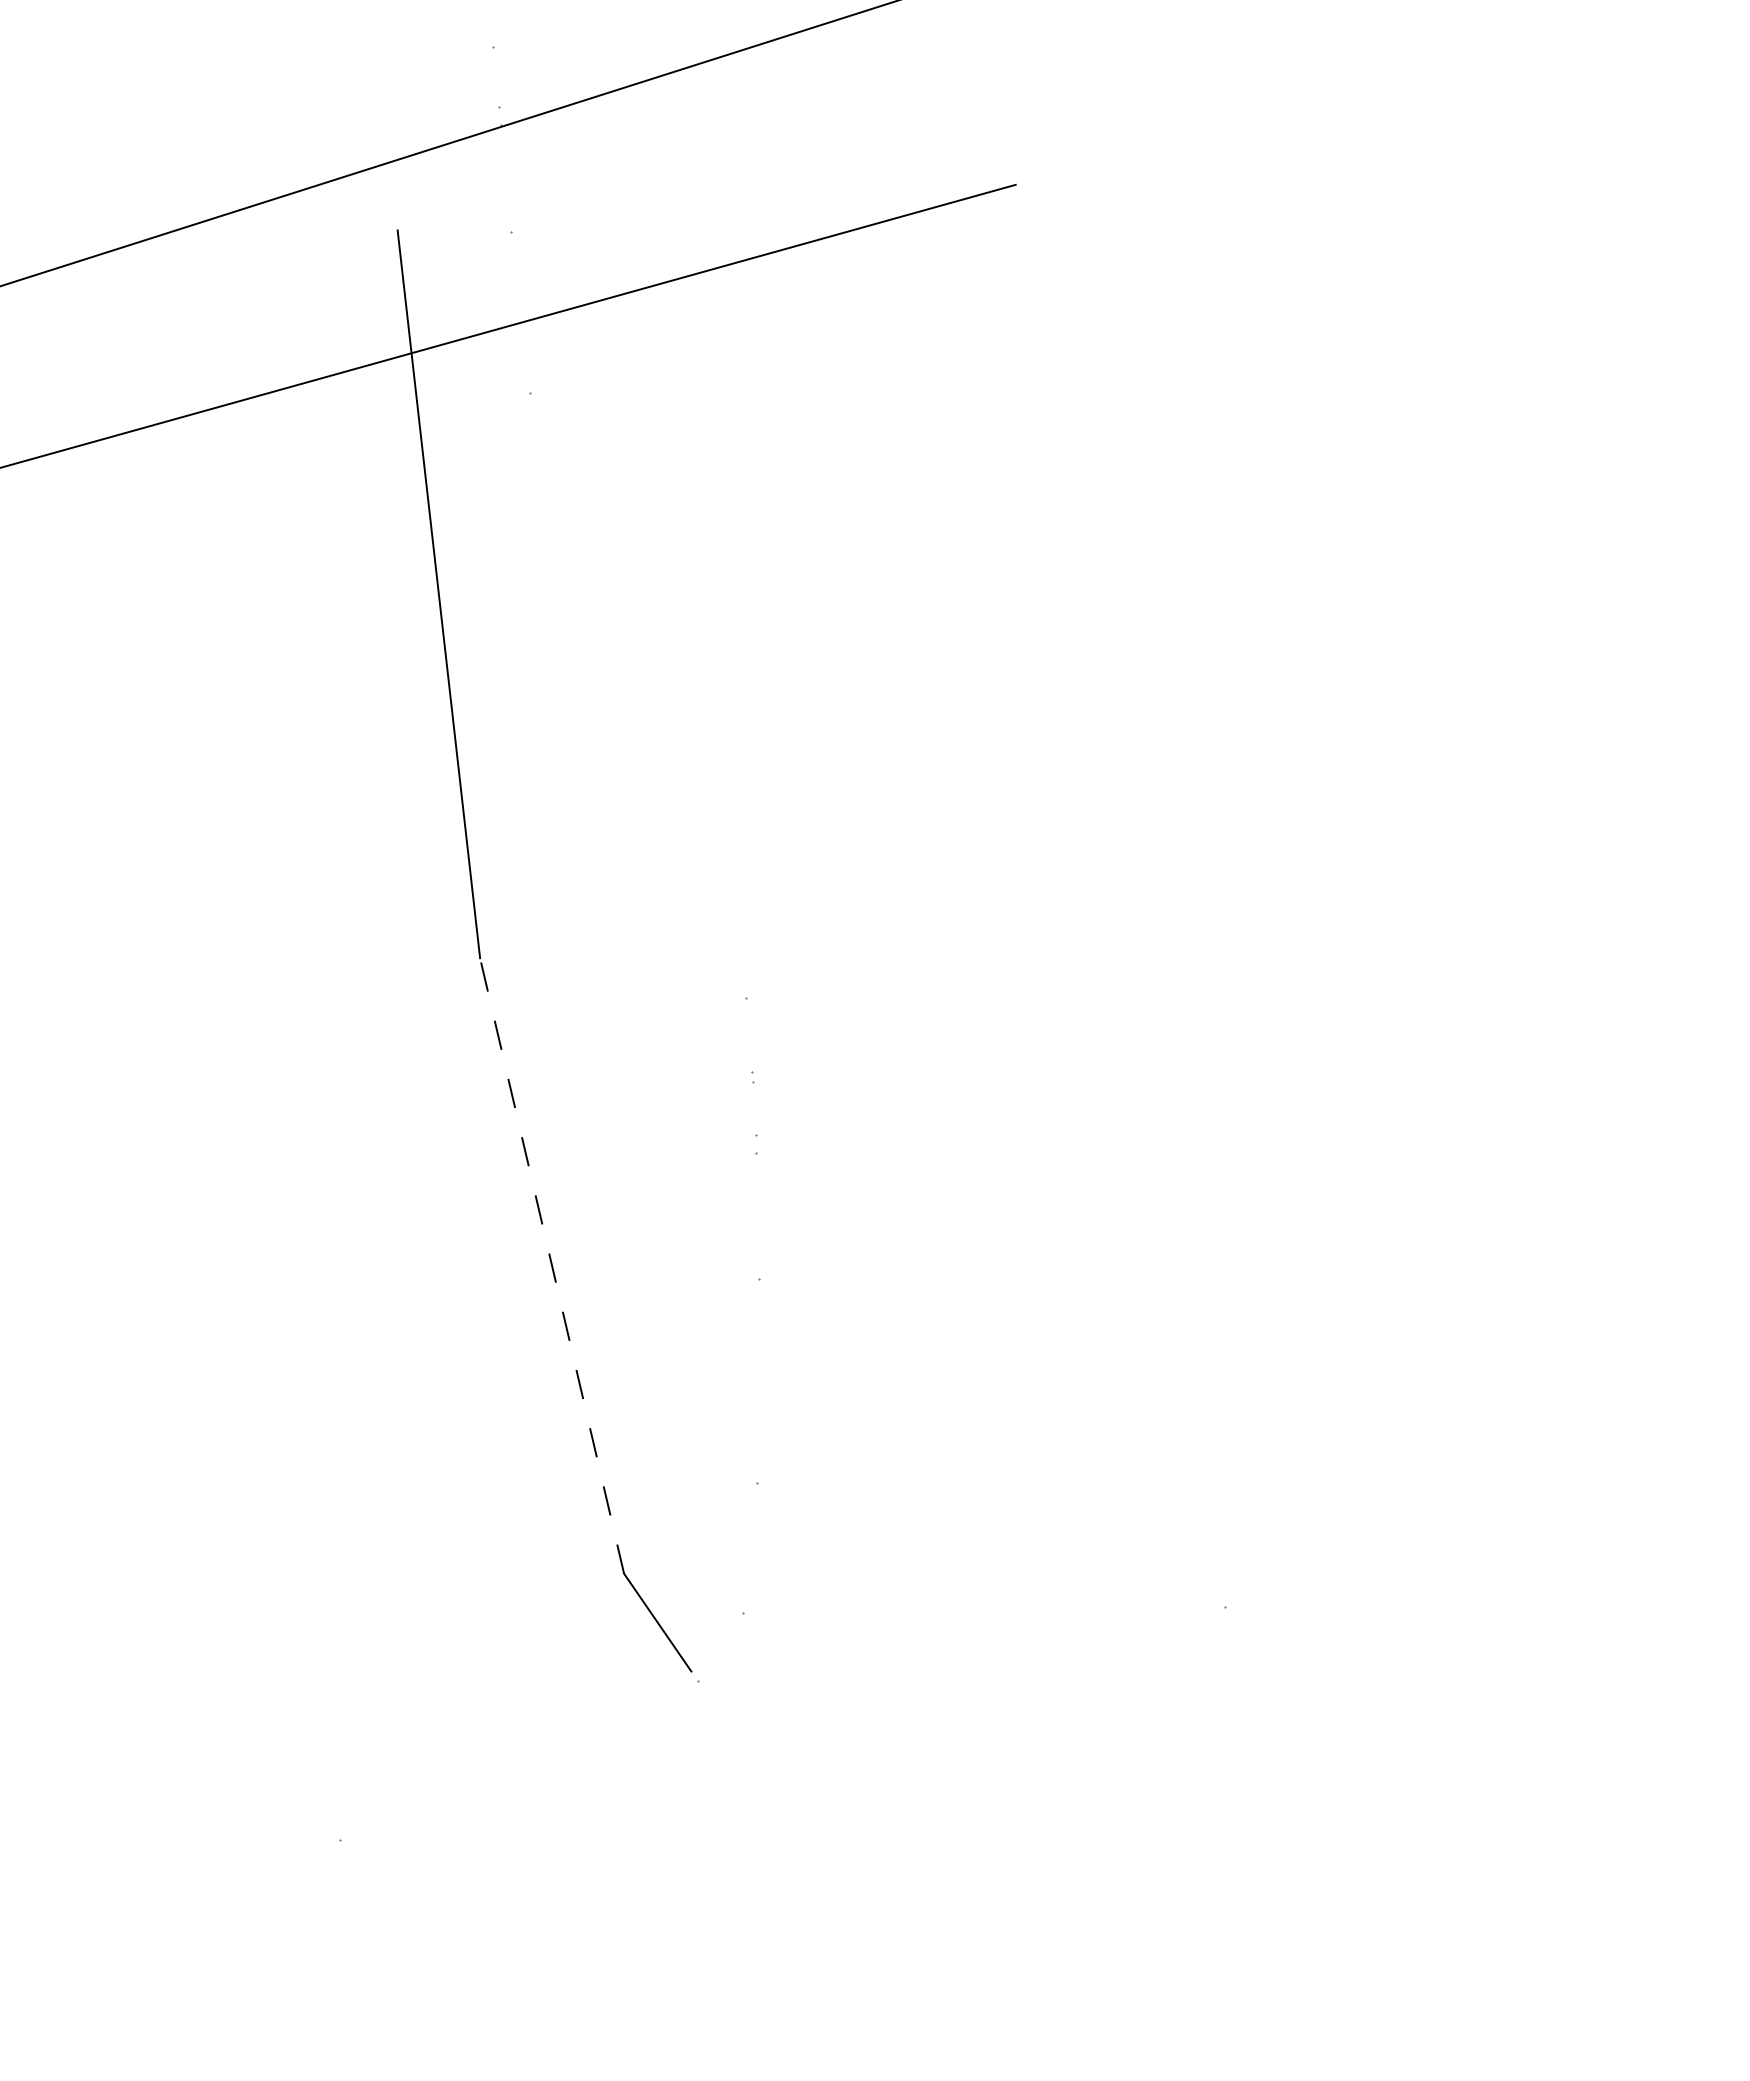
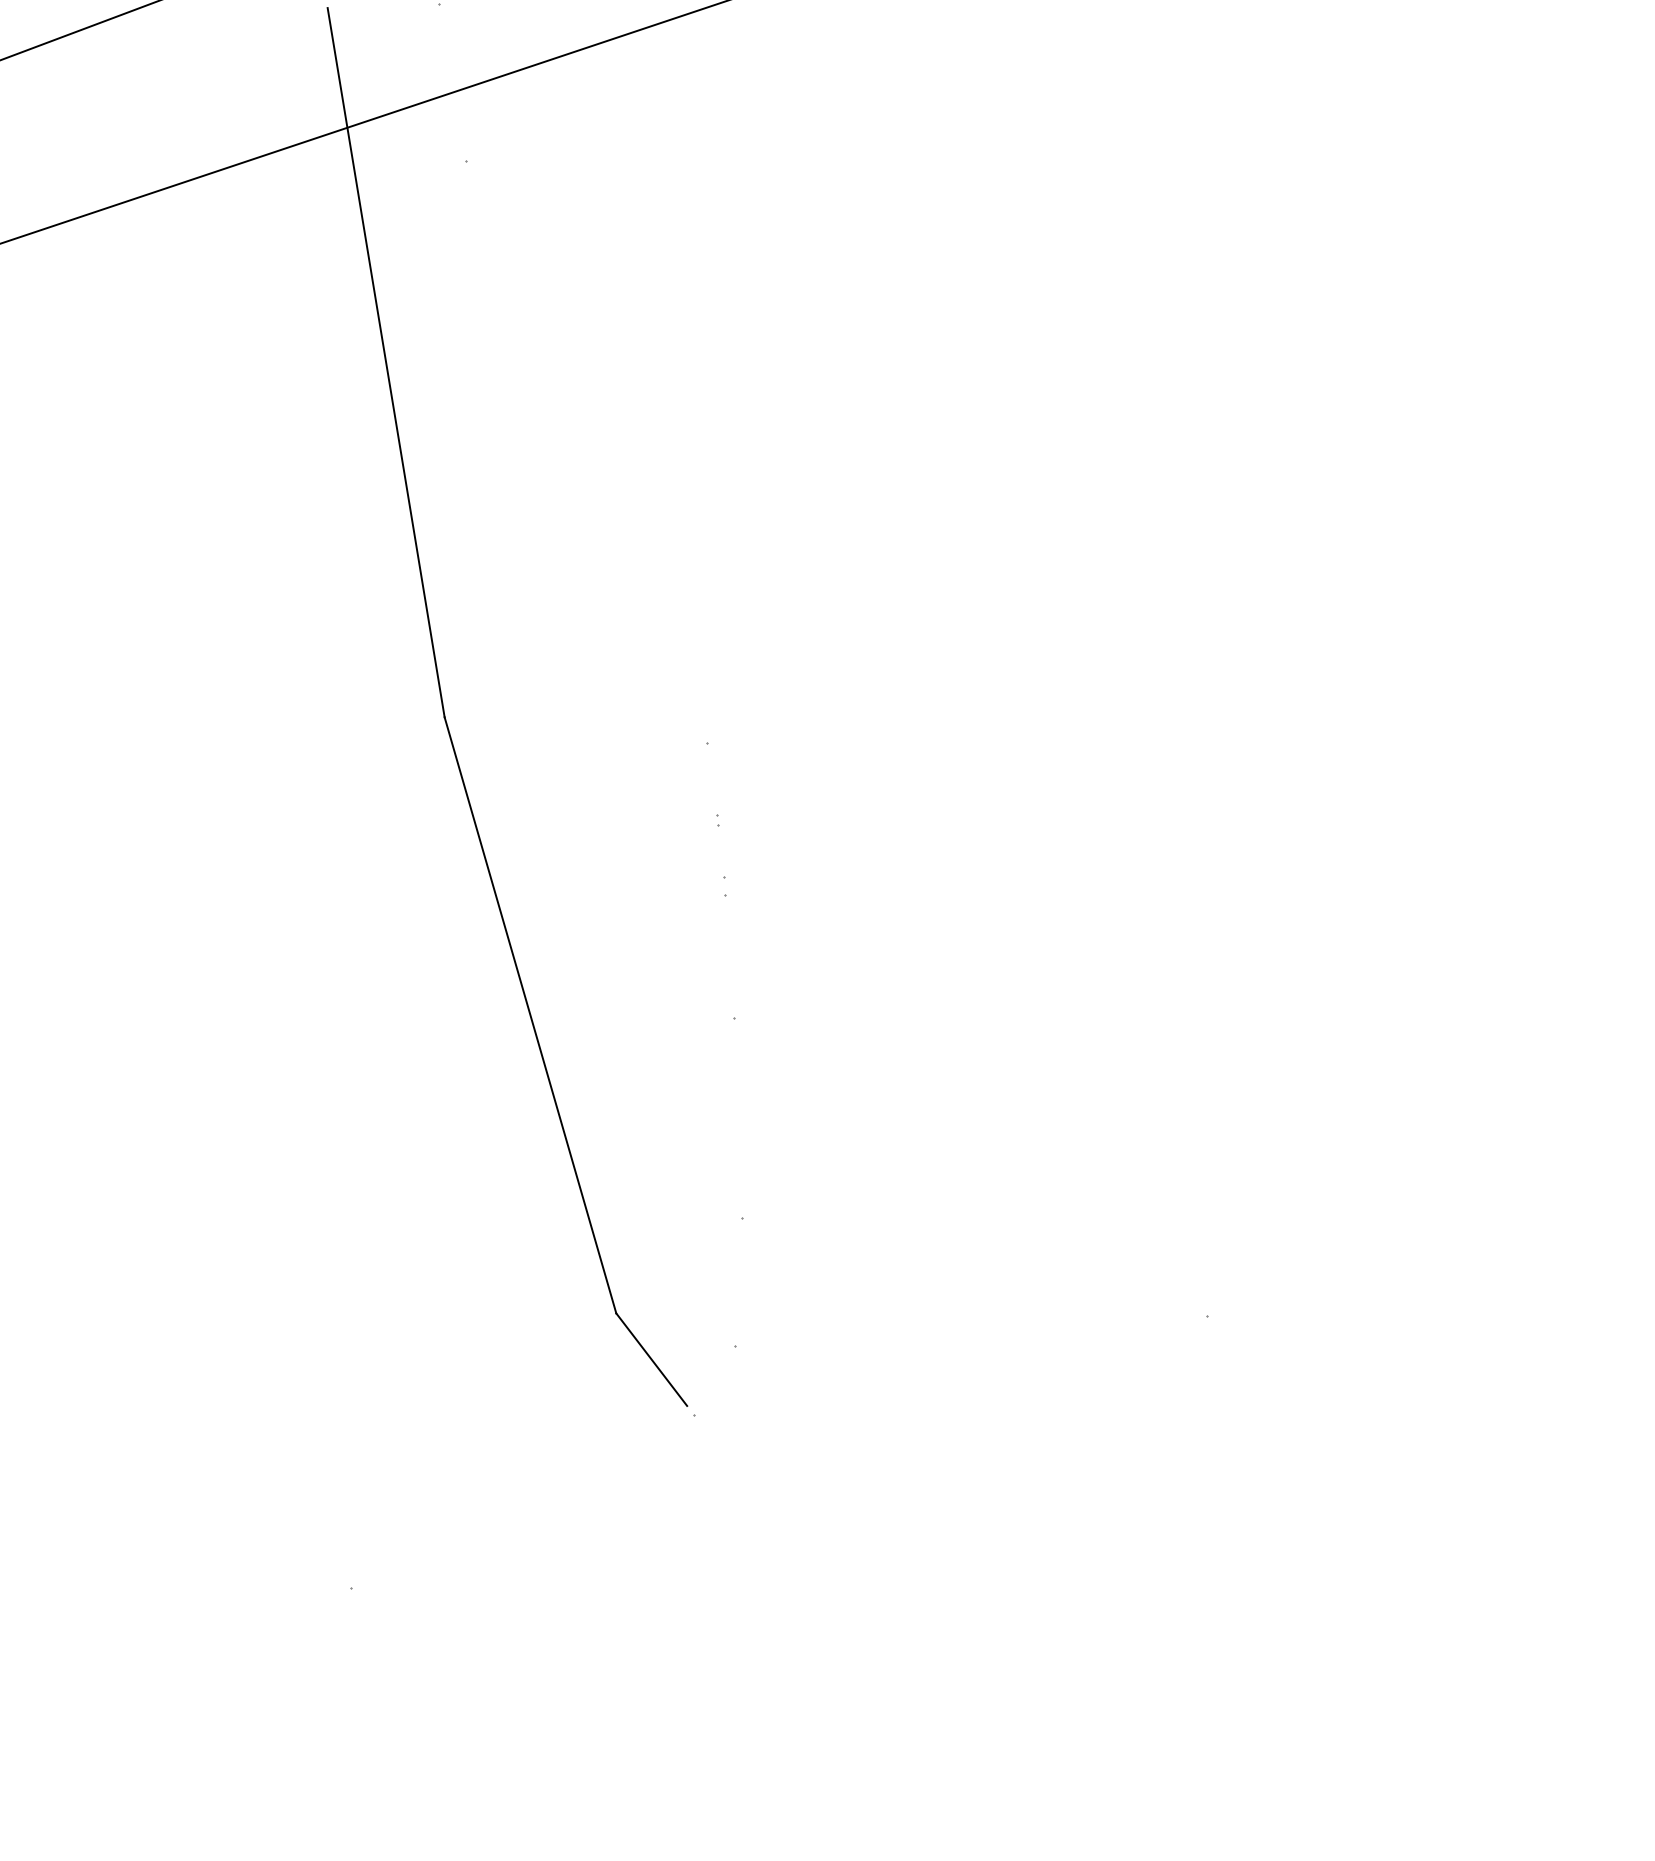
line: (551, 1265) -> (529, 1014), dashed -> solid

